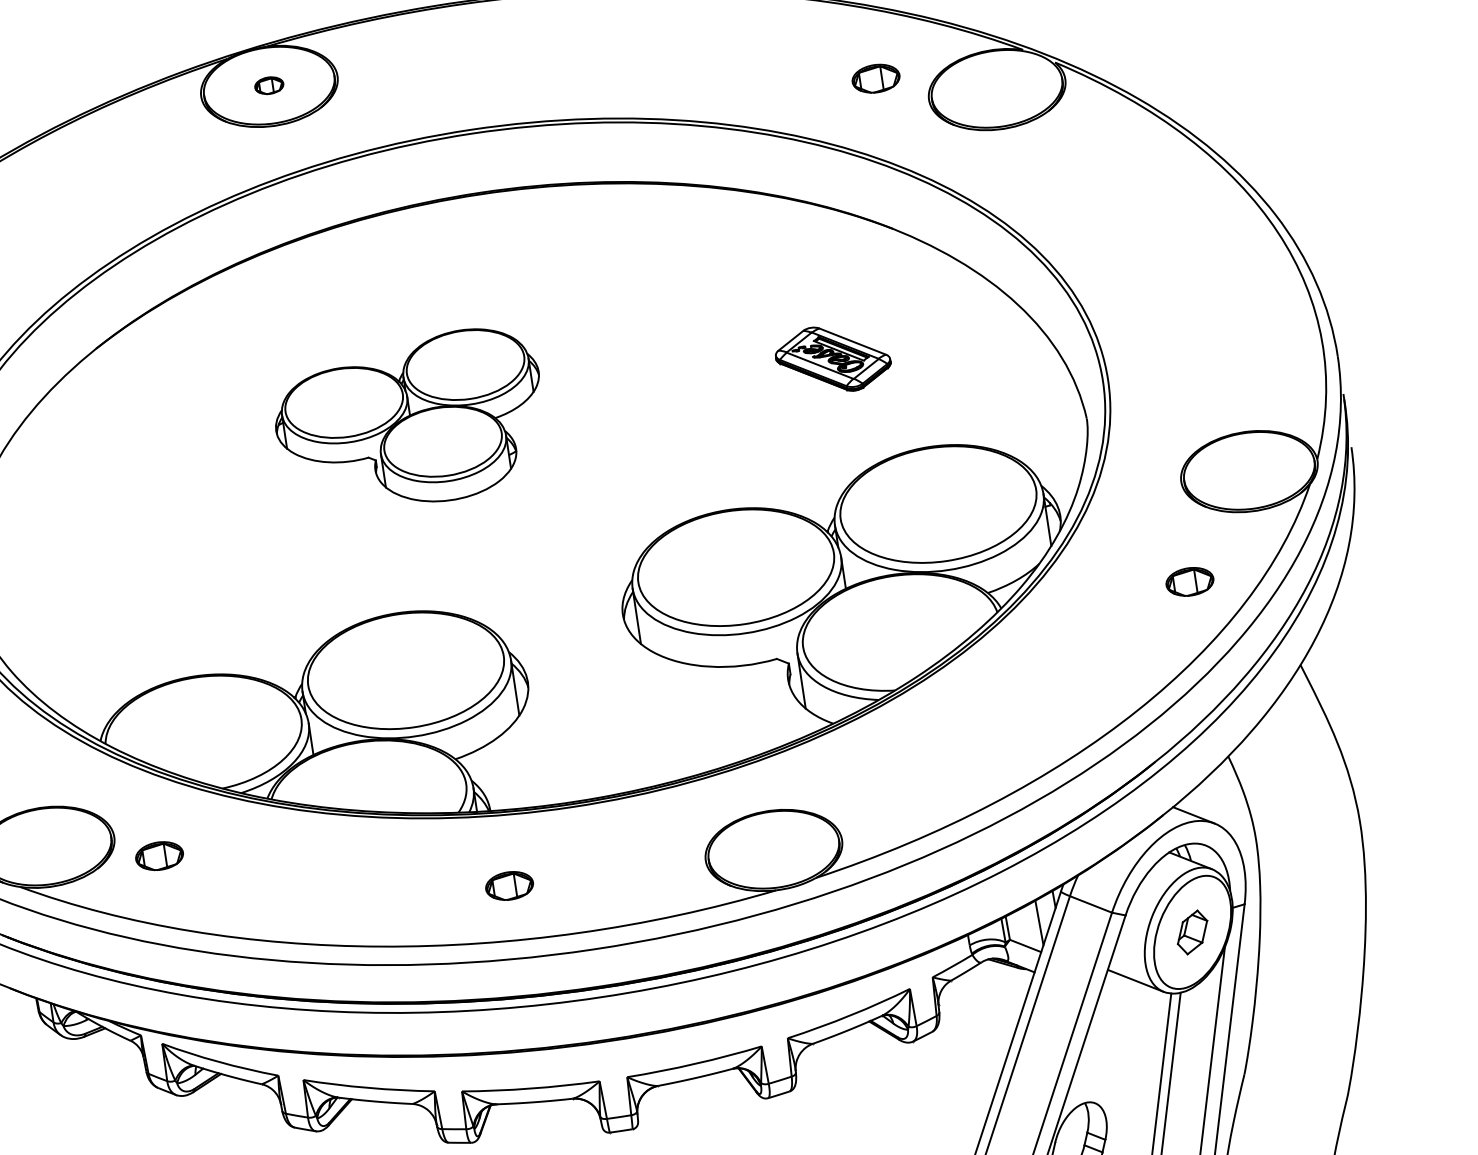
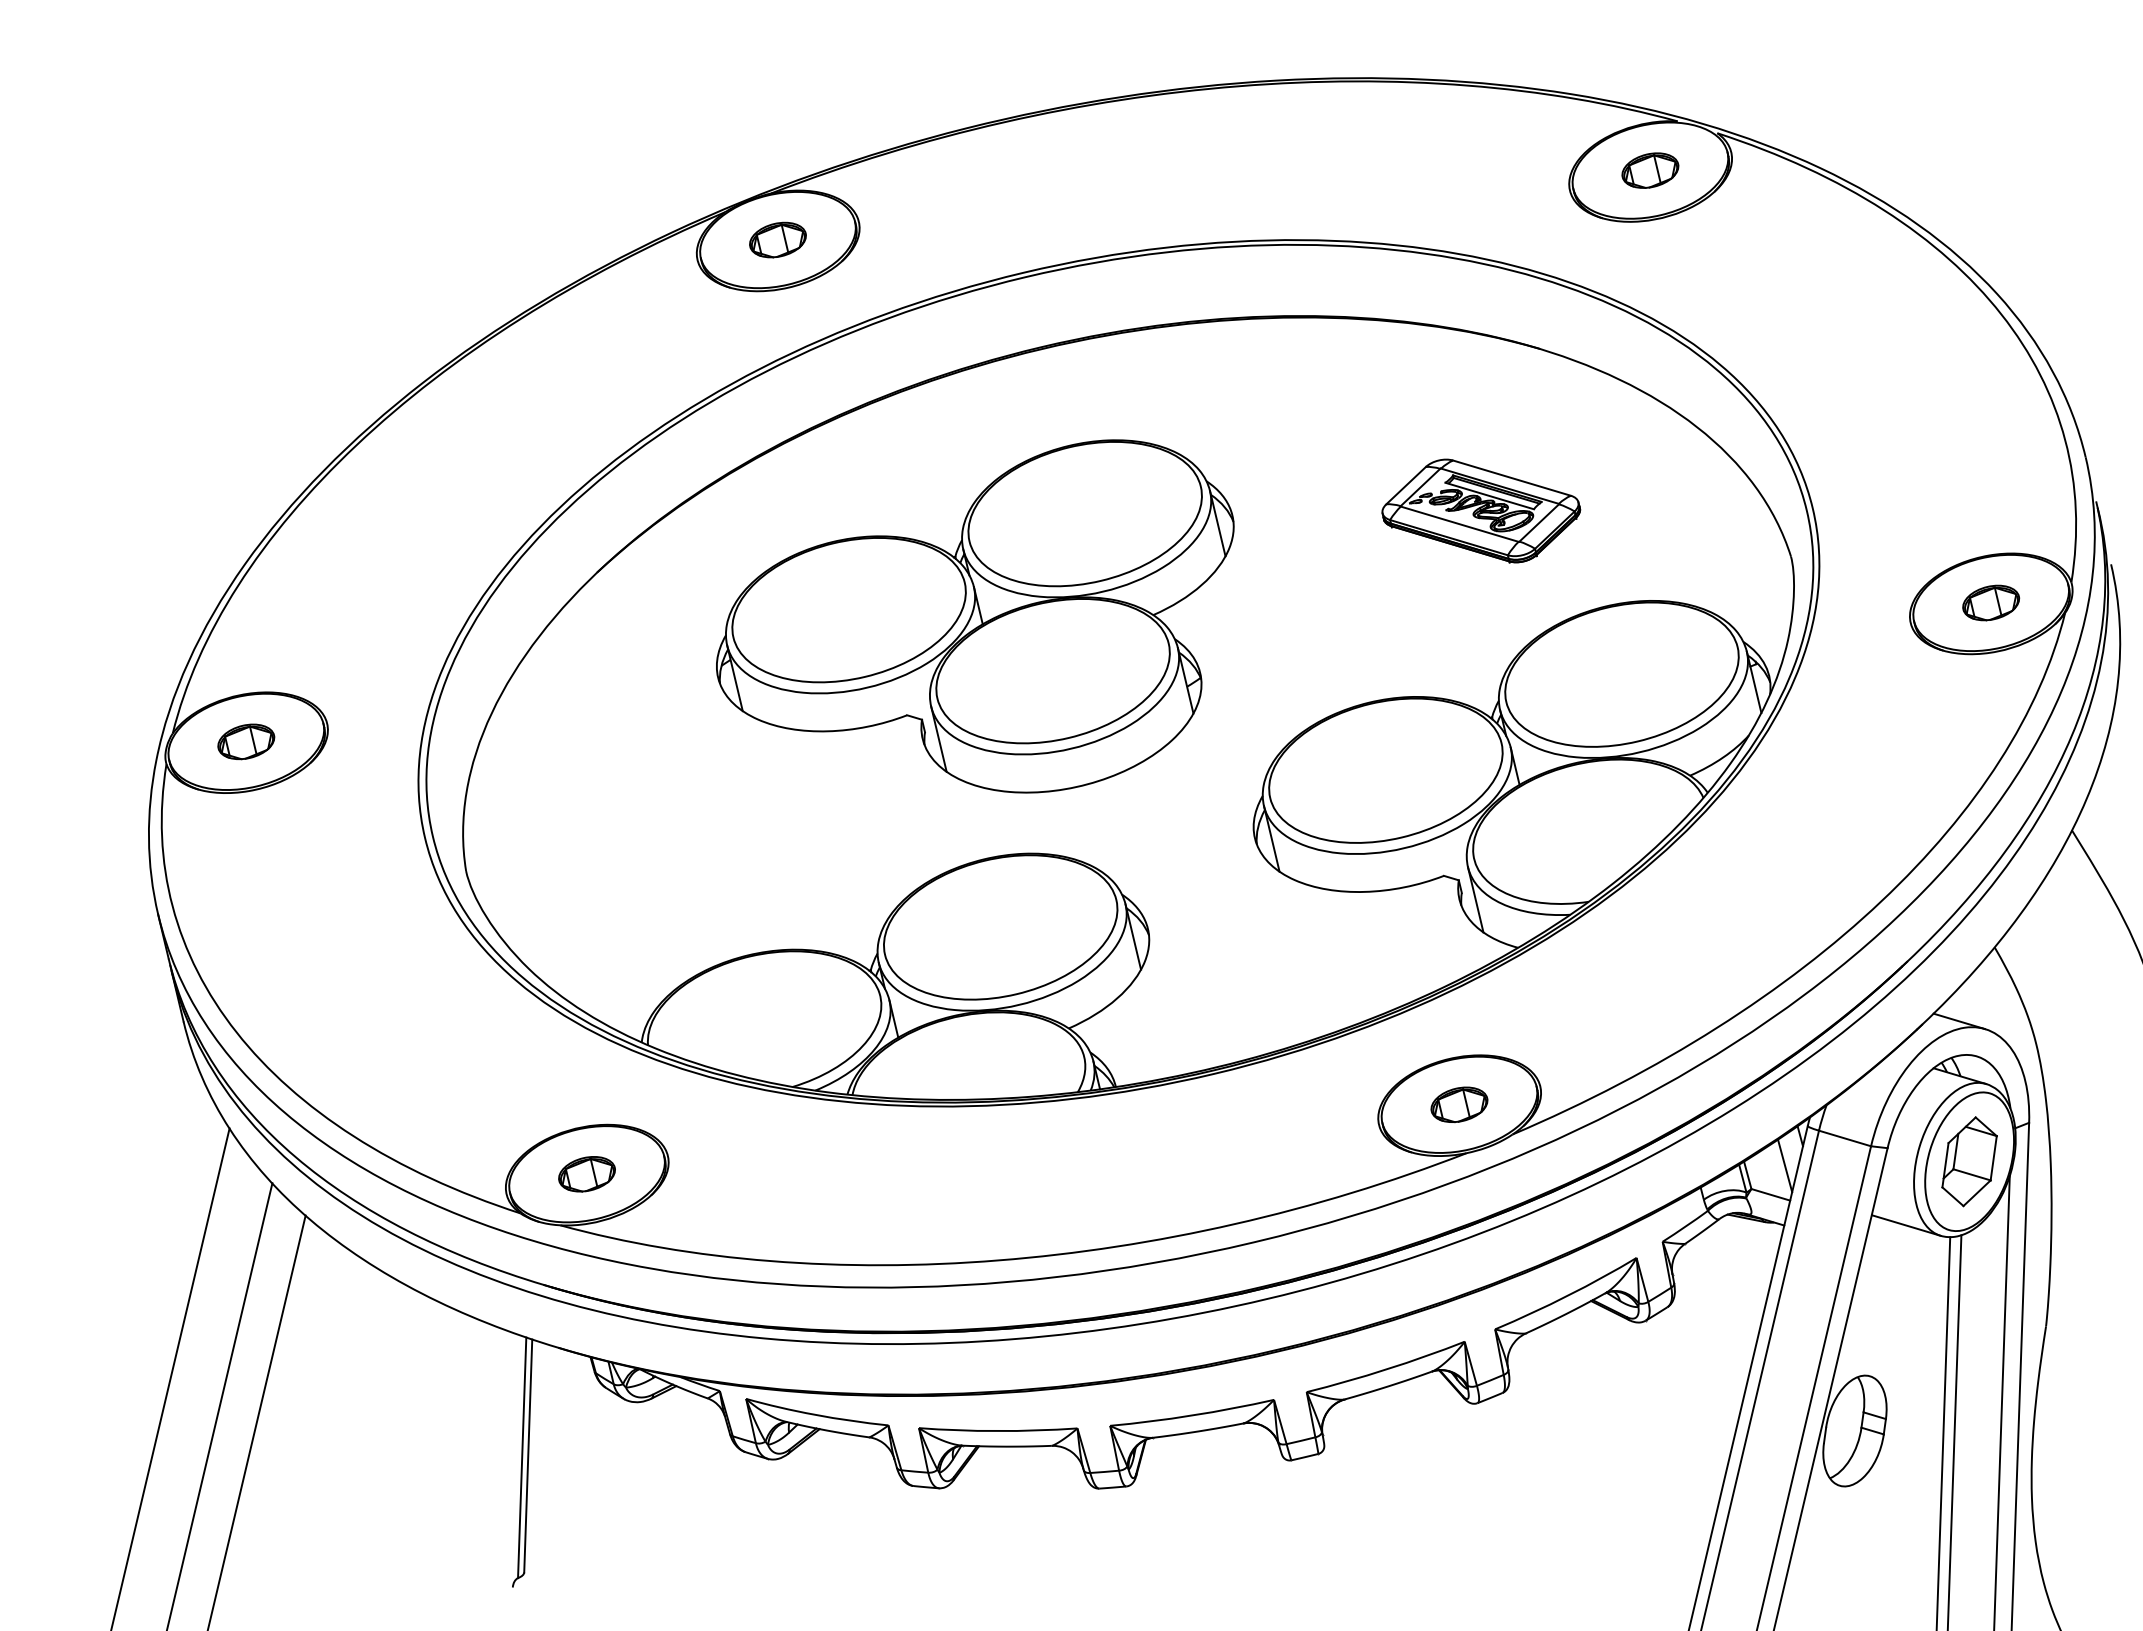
part: (876, 78) -> (1650, 170), moved
part: (268, 85) -> (777, 239), size x1.67
part: (833, 358) -> (1481, 510), size x1.43
part: (406, 411) -> (975, 616), size x1.67
part: (1190, 581) -> (1991, 602), moved
part: (159, 856) -> (586, 1174), moved
part: (509, 885) -> (1459, 1104), moved
part: (1192, 932) -> (1969, 1161), size x1.67

